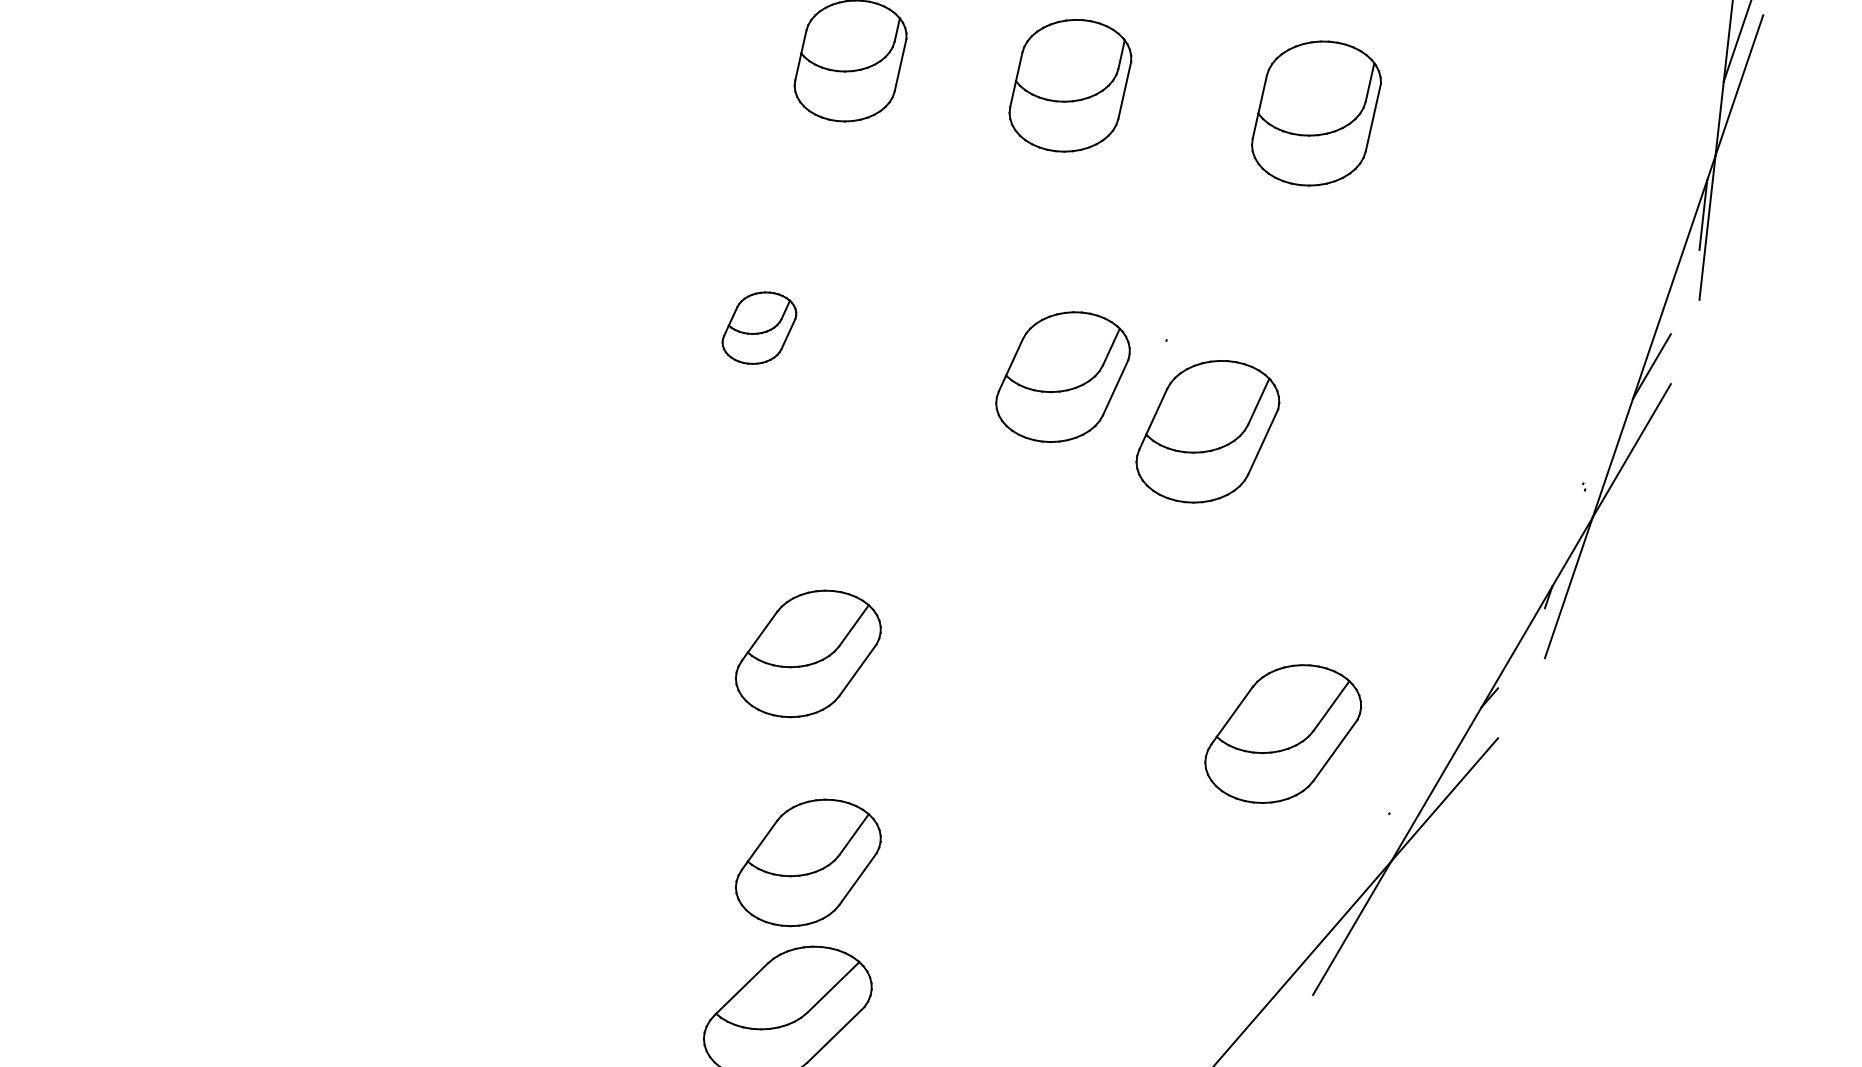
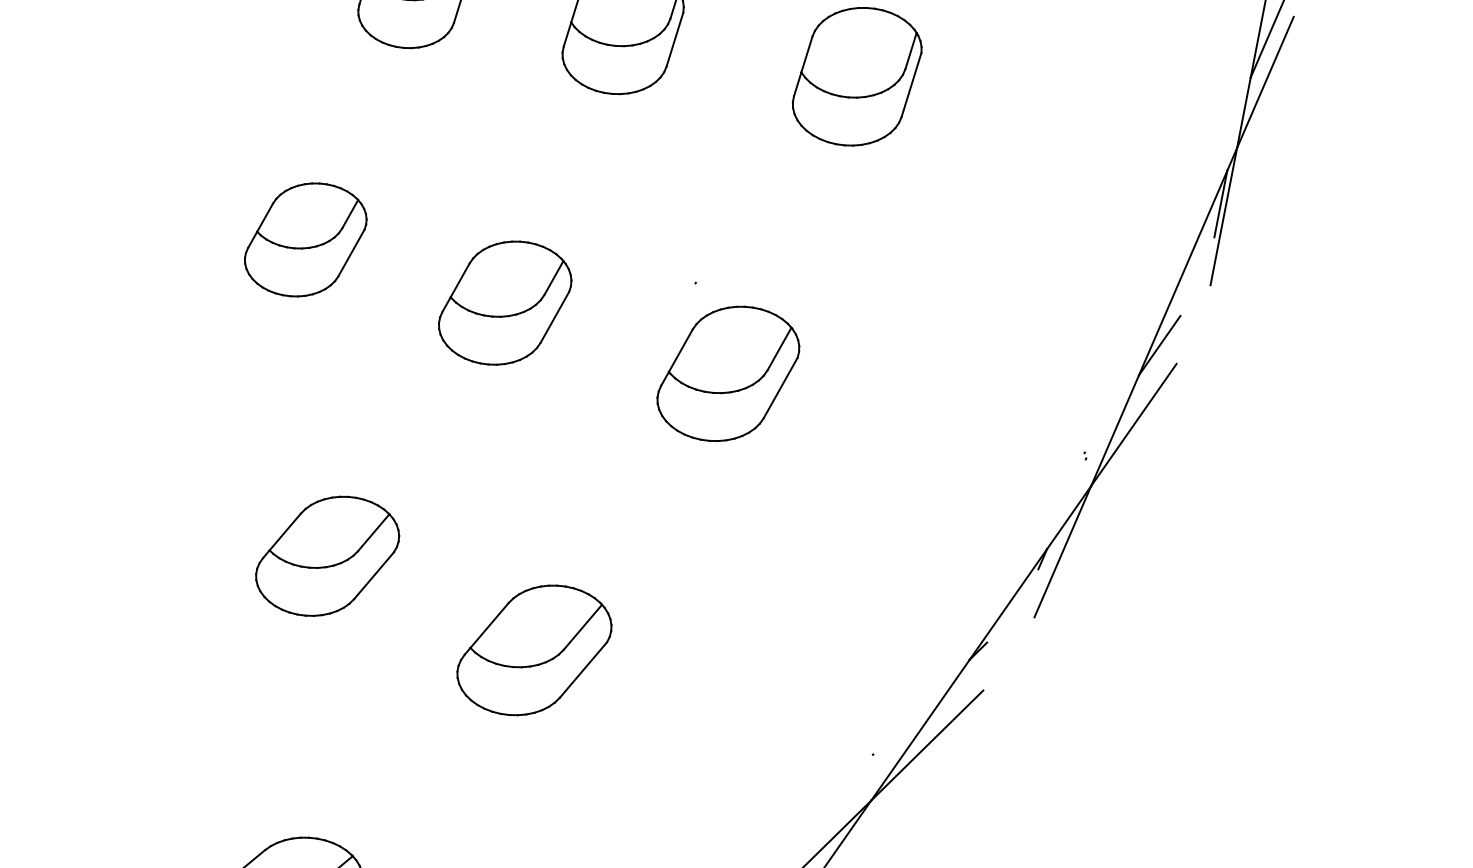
part: (759, 327) -> (305, 239), size x1.67
part: (1062, 376) -> (504, 302), moved
part: (1283, 733) -> (534, 649), moved
part: (808, 862) -> (311, 756), removed

